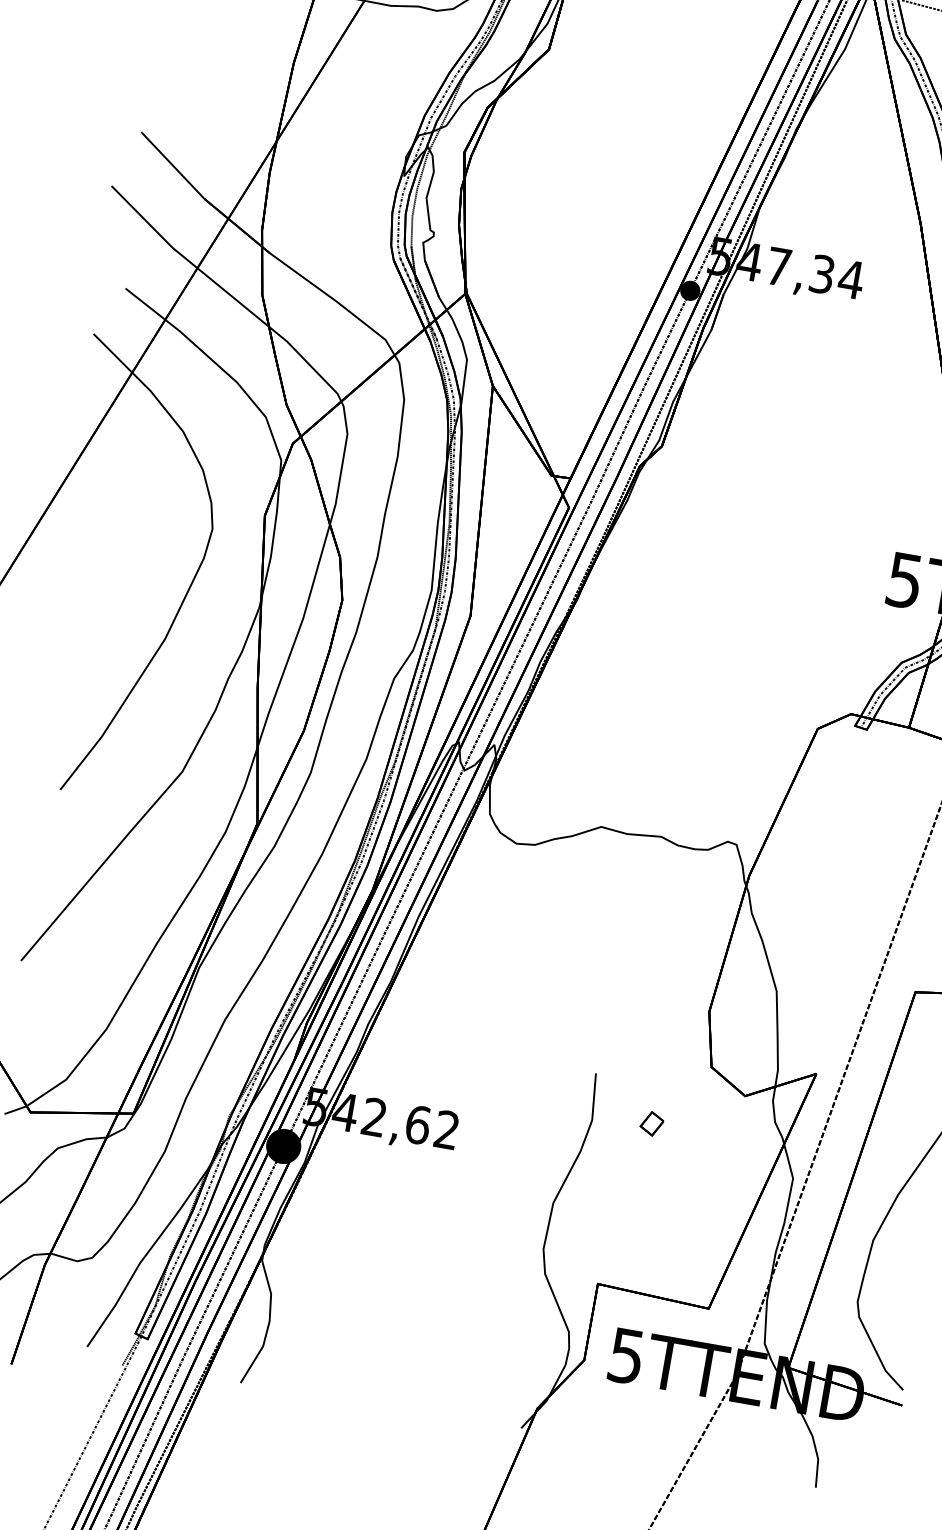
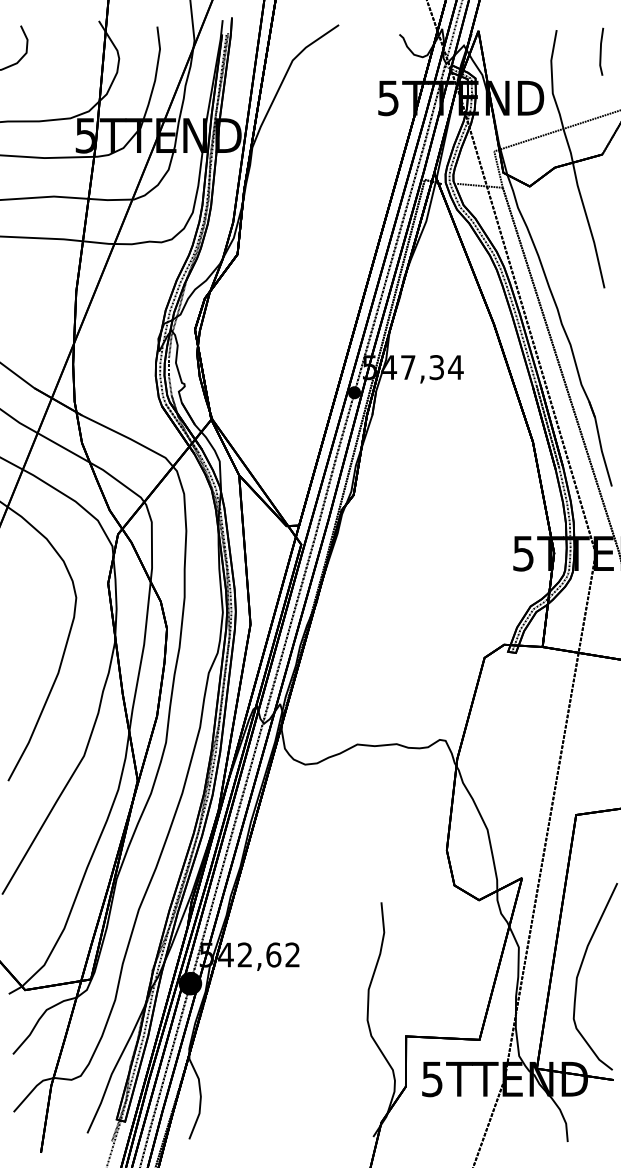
part: (651, 1122) -> (422, 927), removed

